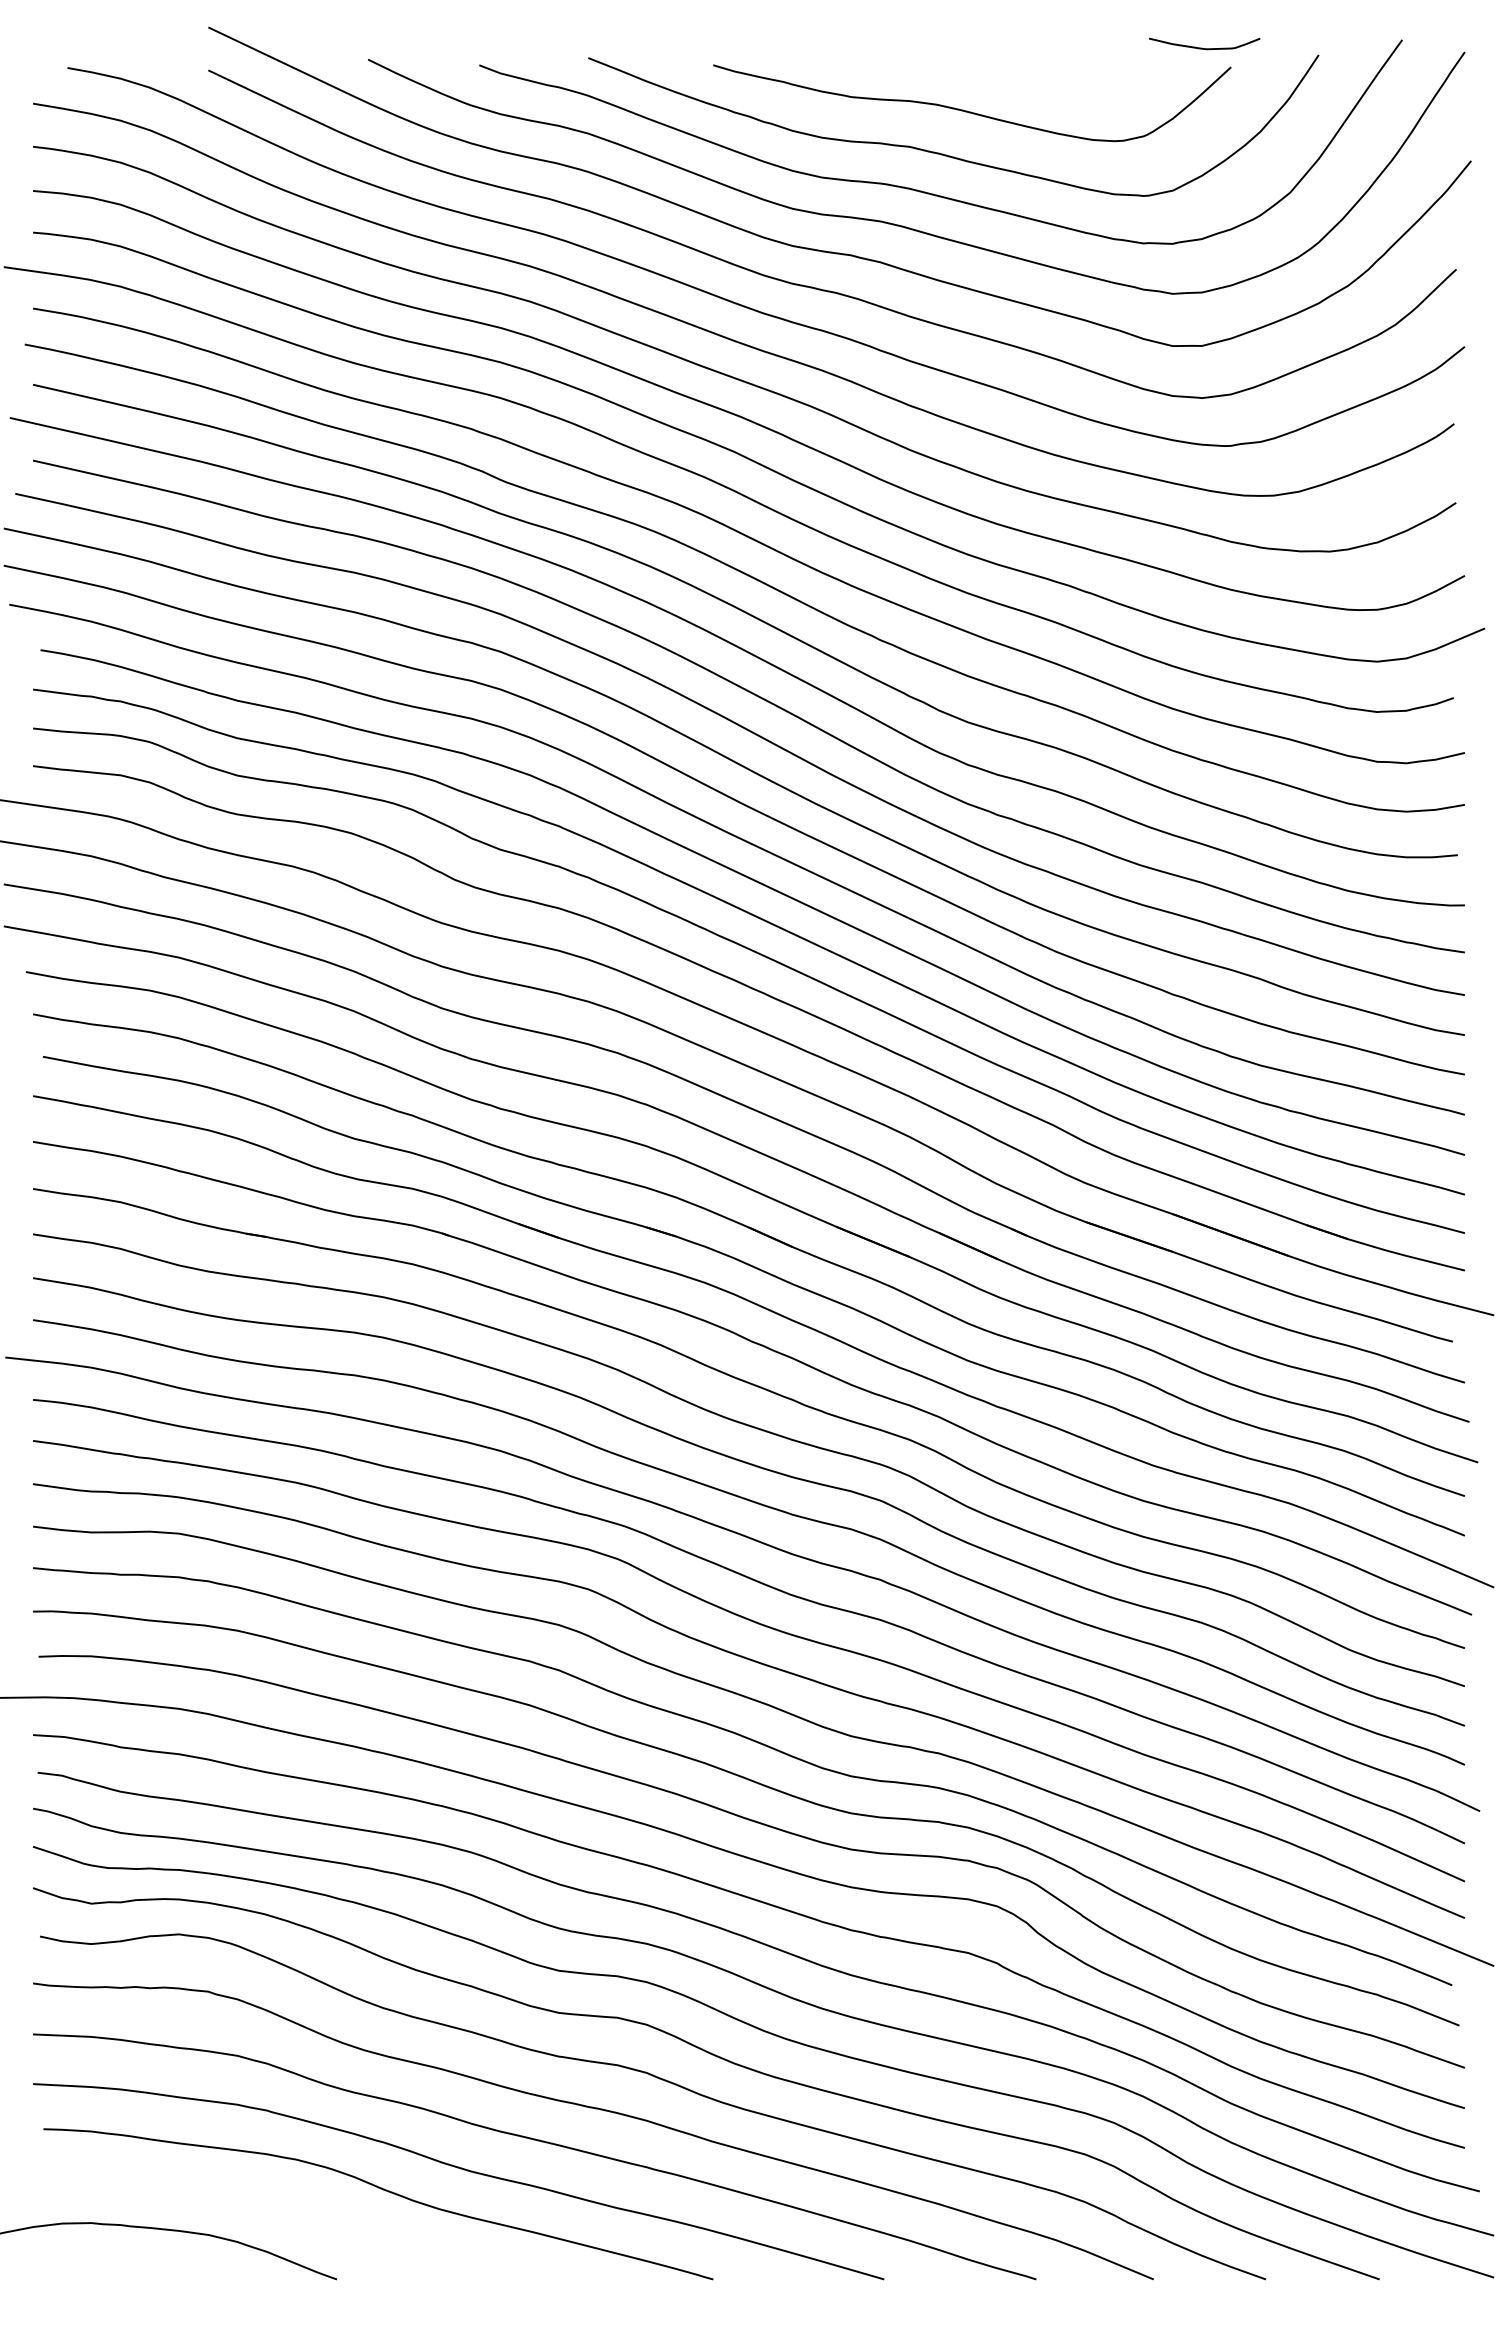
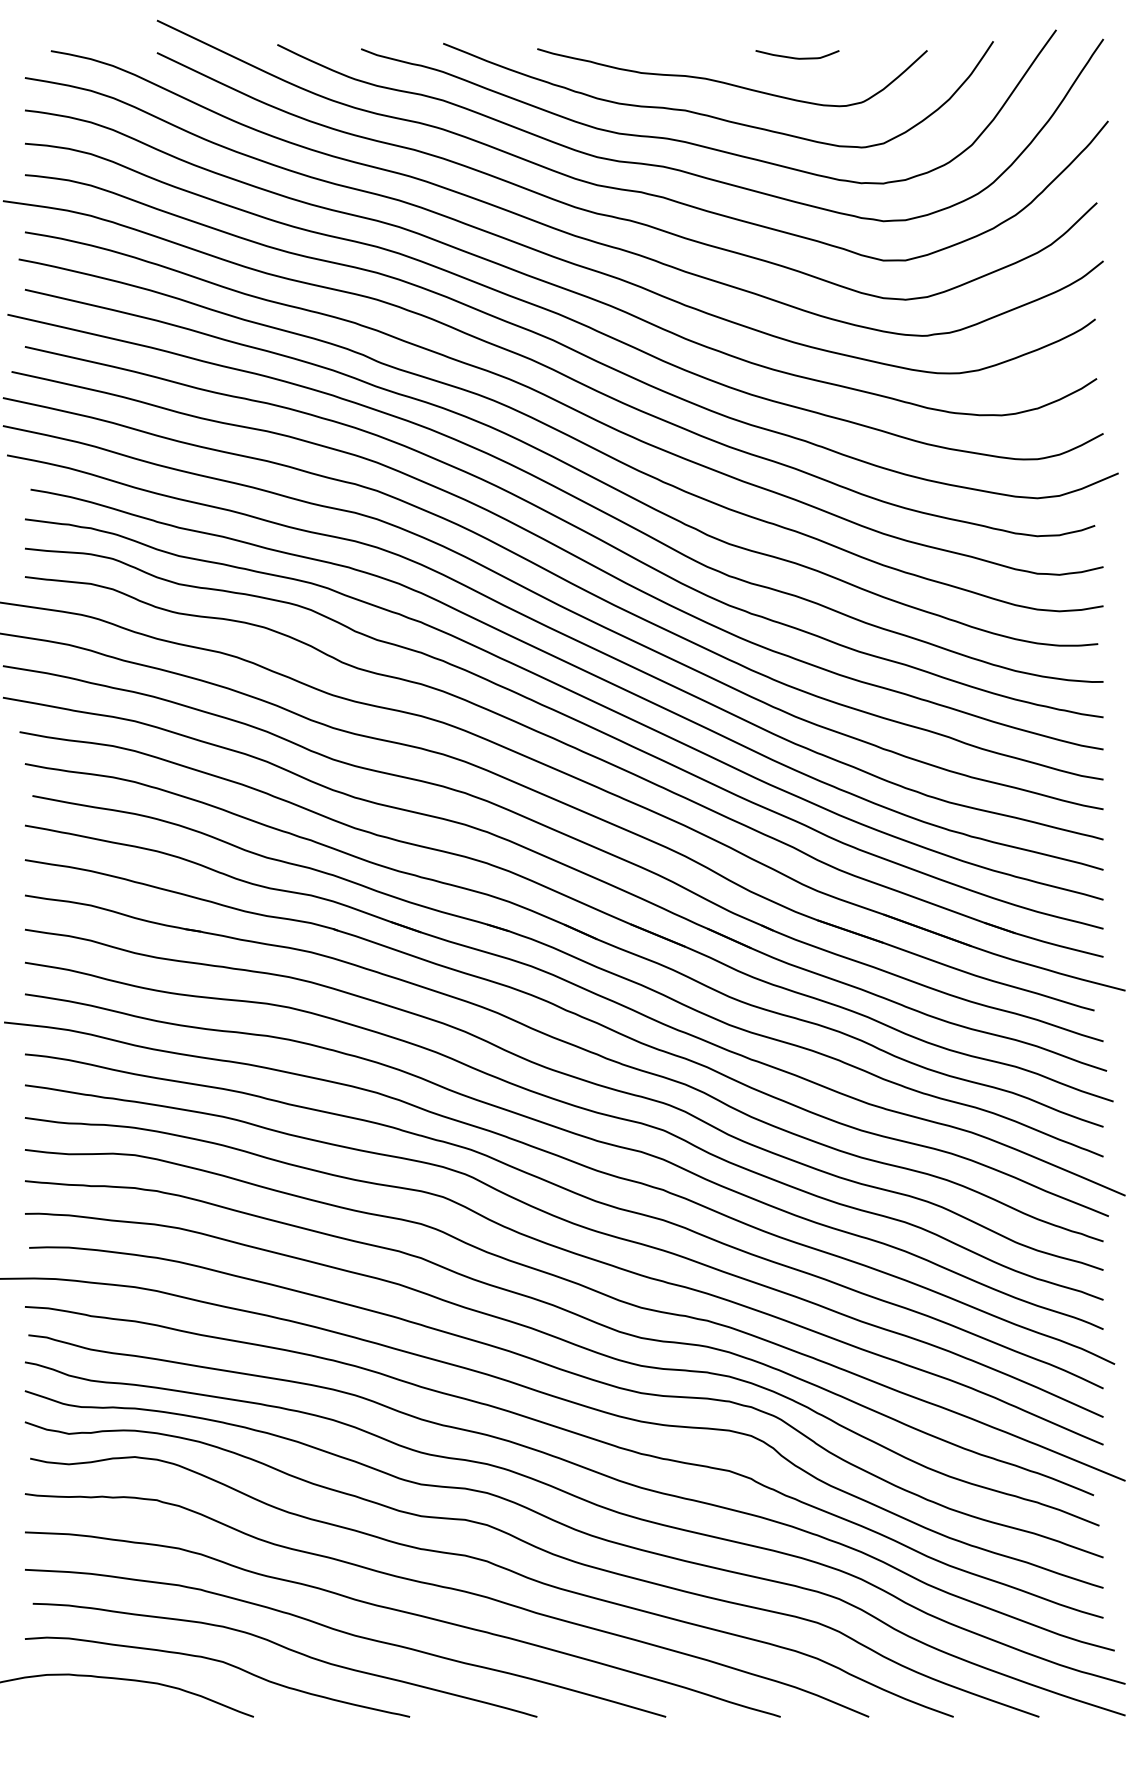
curve: (1202, 47) -> (795, 57), moved
curve: (291, 2206) -> (219, 1662), added

